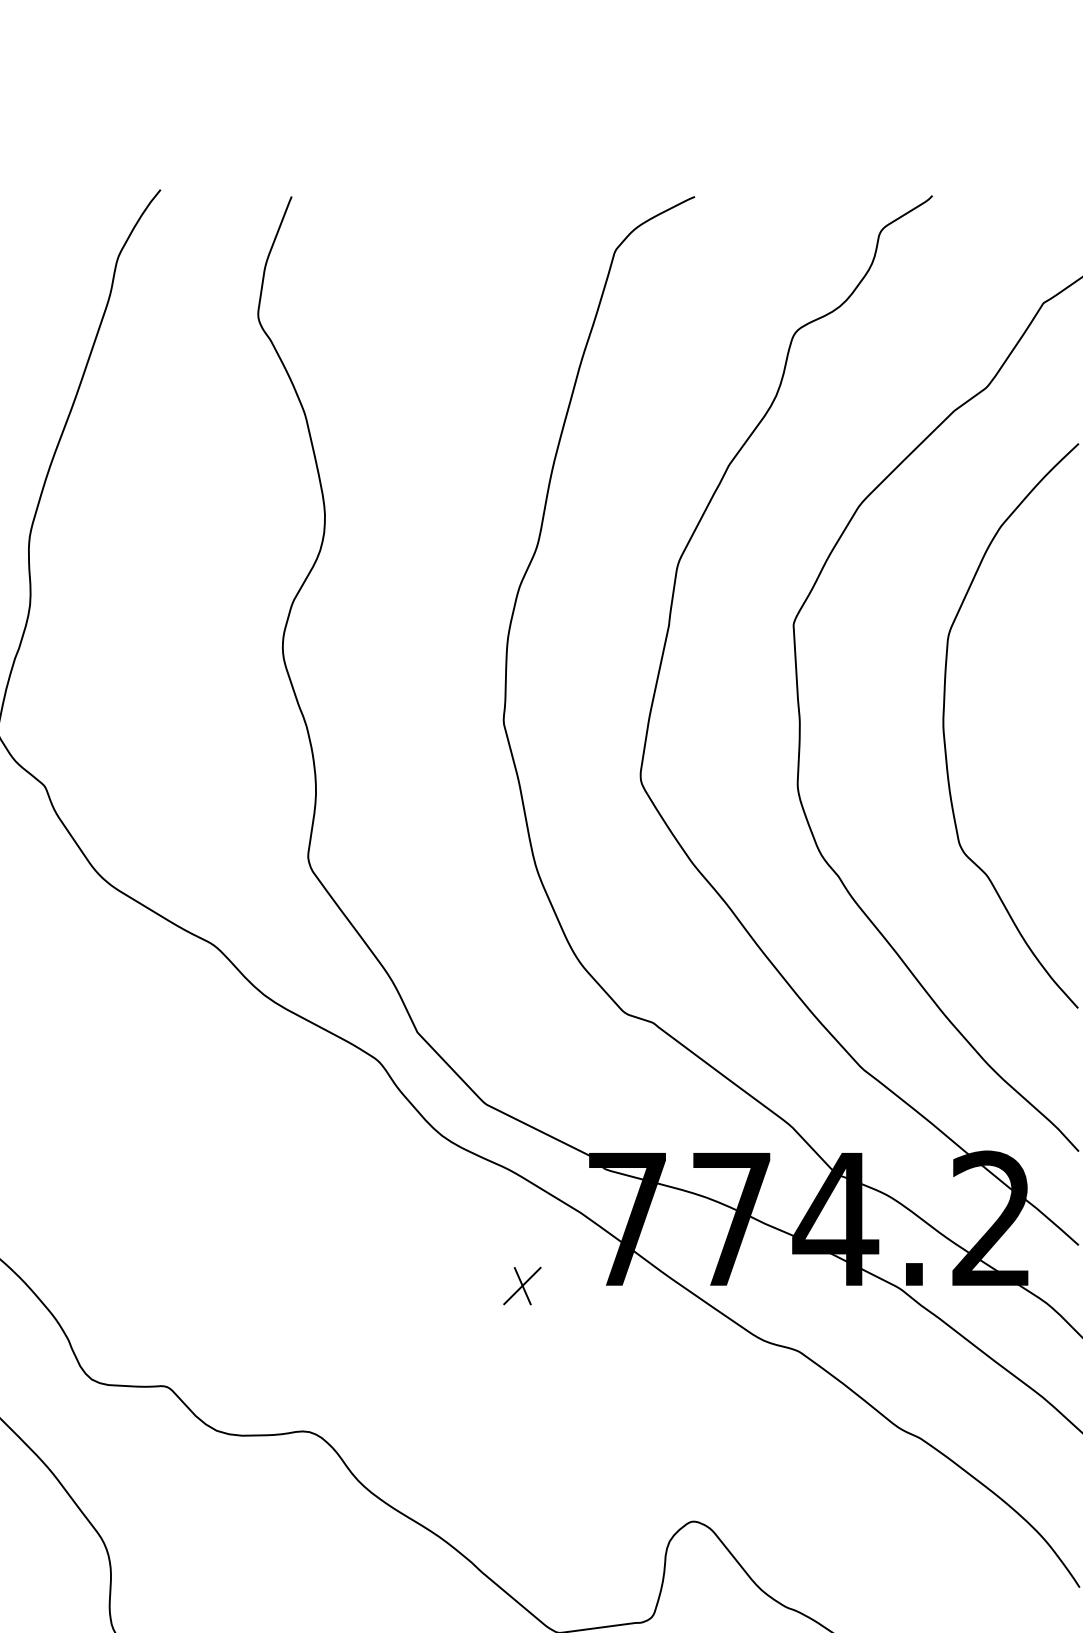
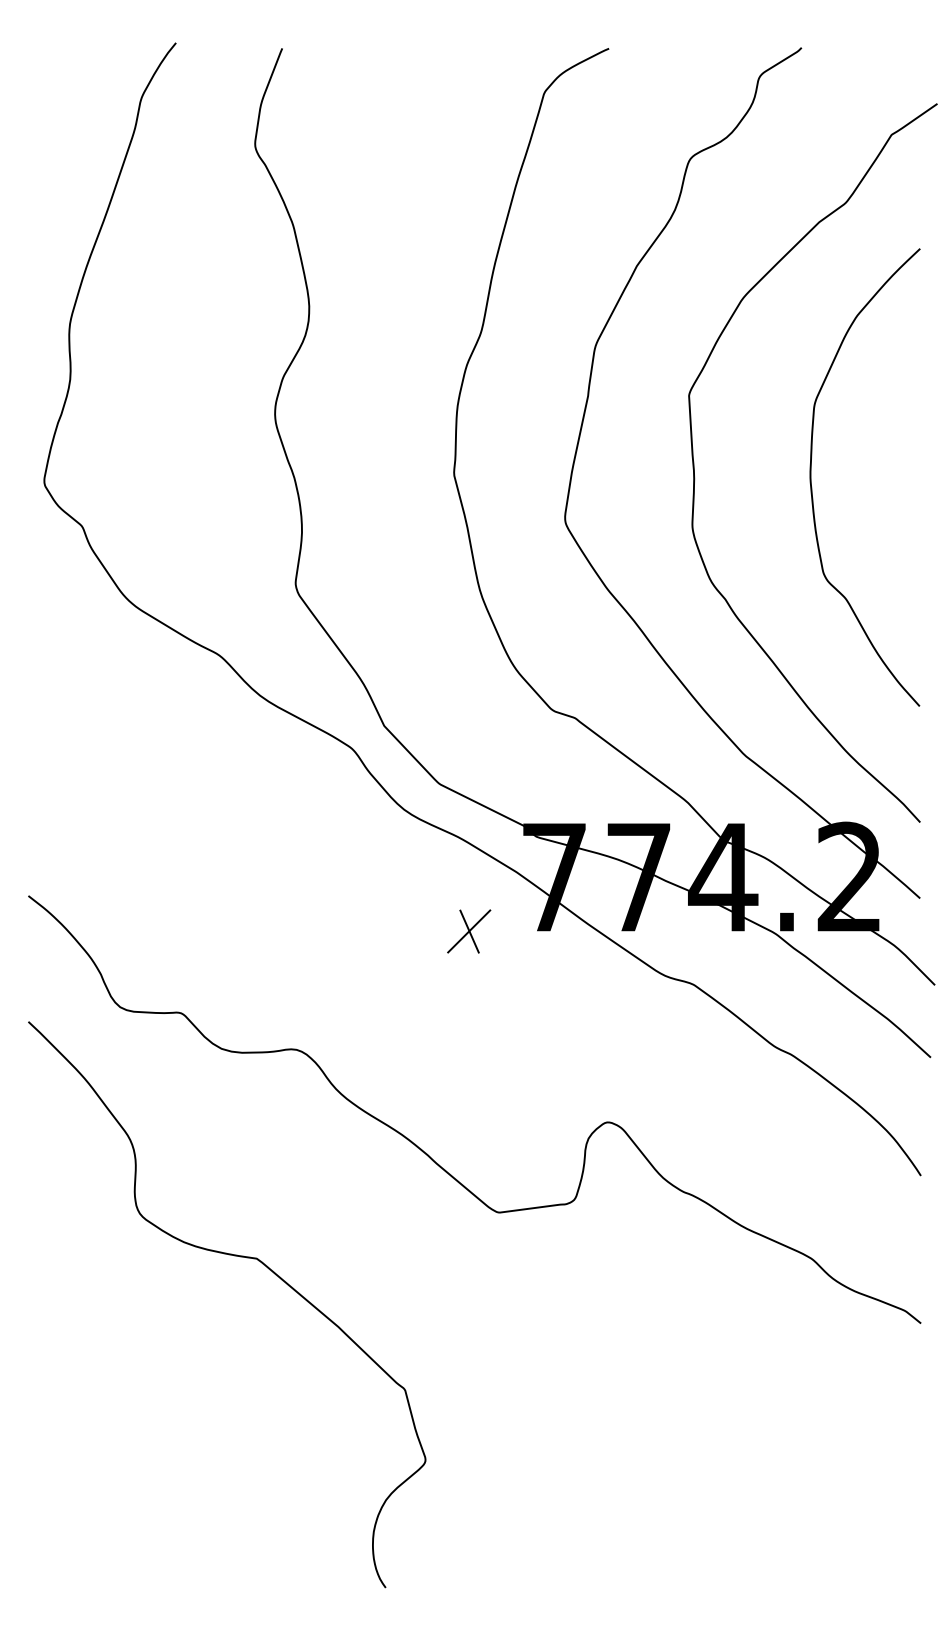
part: (522, 1286) -> (469, 931), size x1.43

